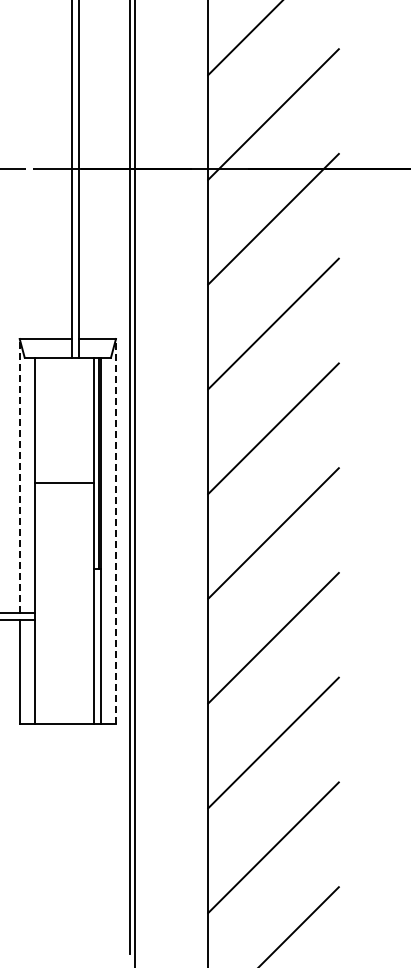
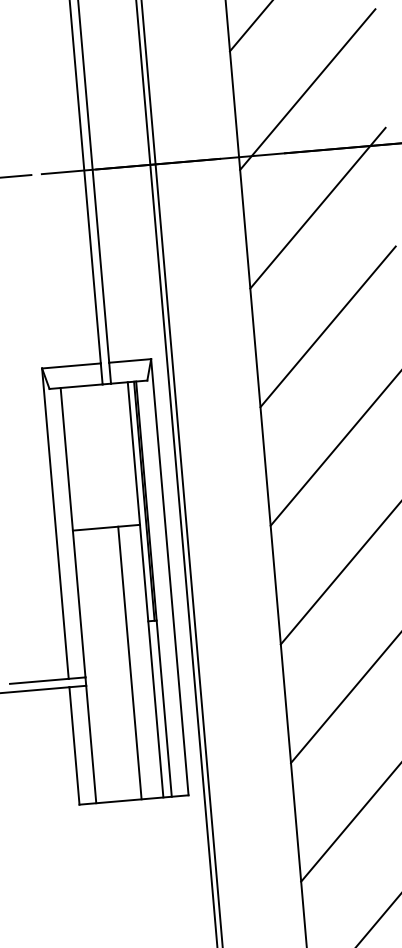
line: (19, 475) -> (55, 523), dashed -> solid
line: (116, 531) -> (170, 577), dashed -> solid
line: (74, 603) -> (129, 662), added

